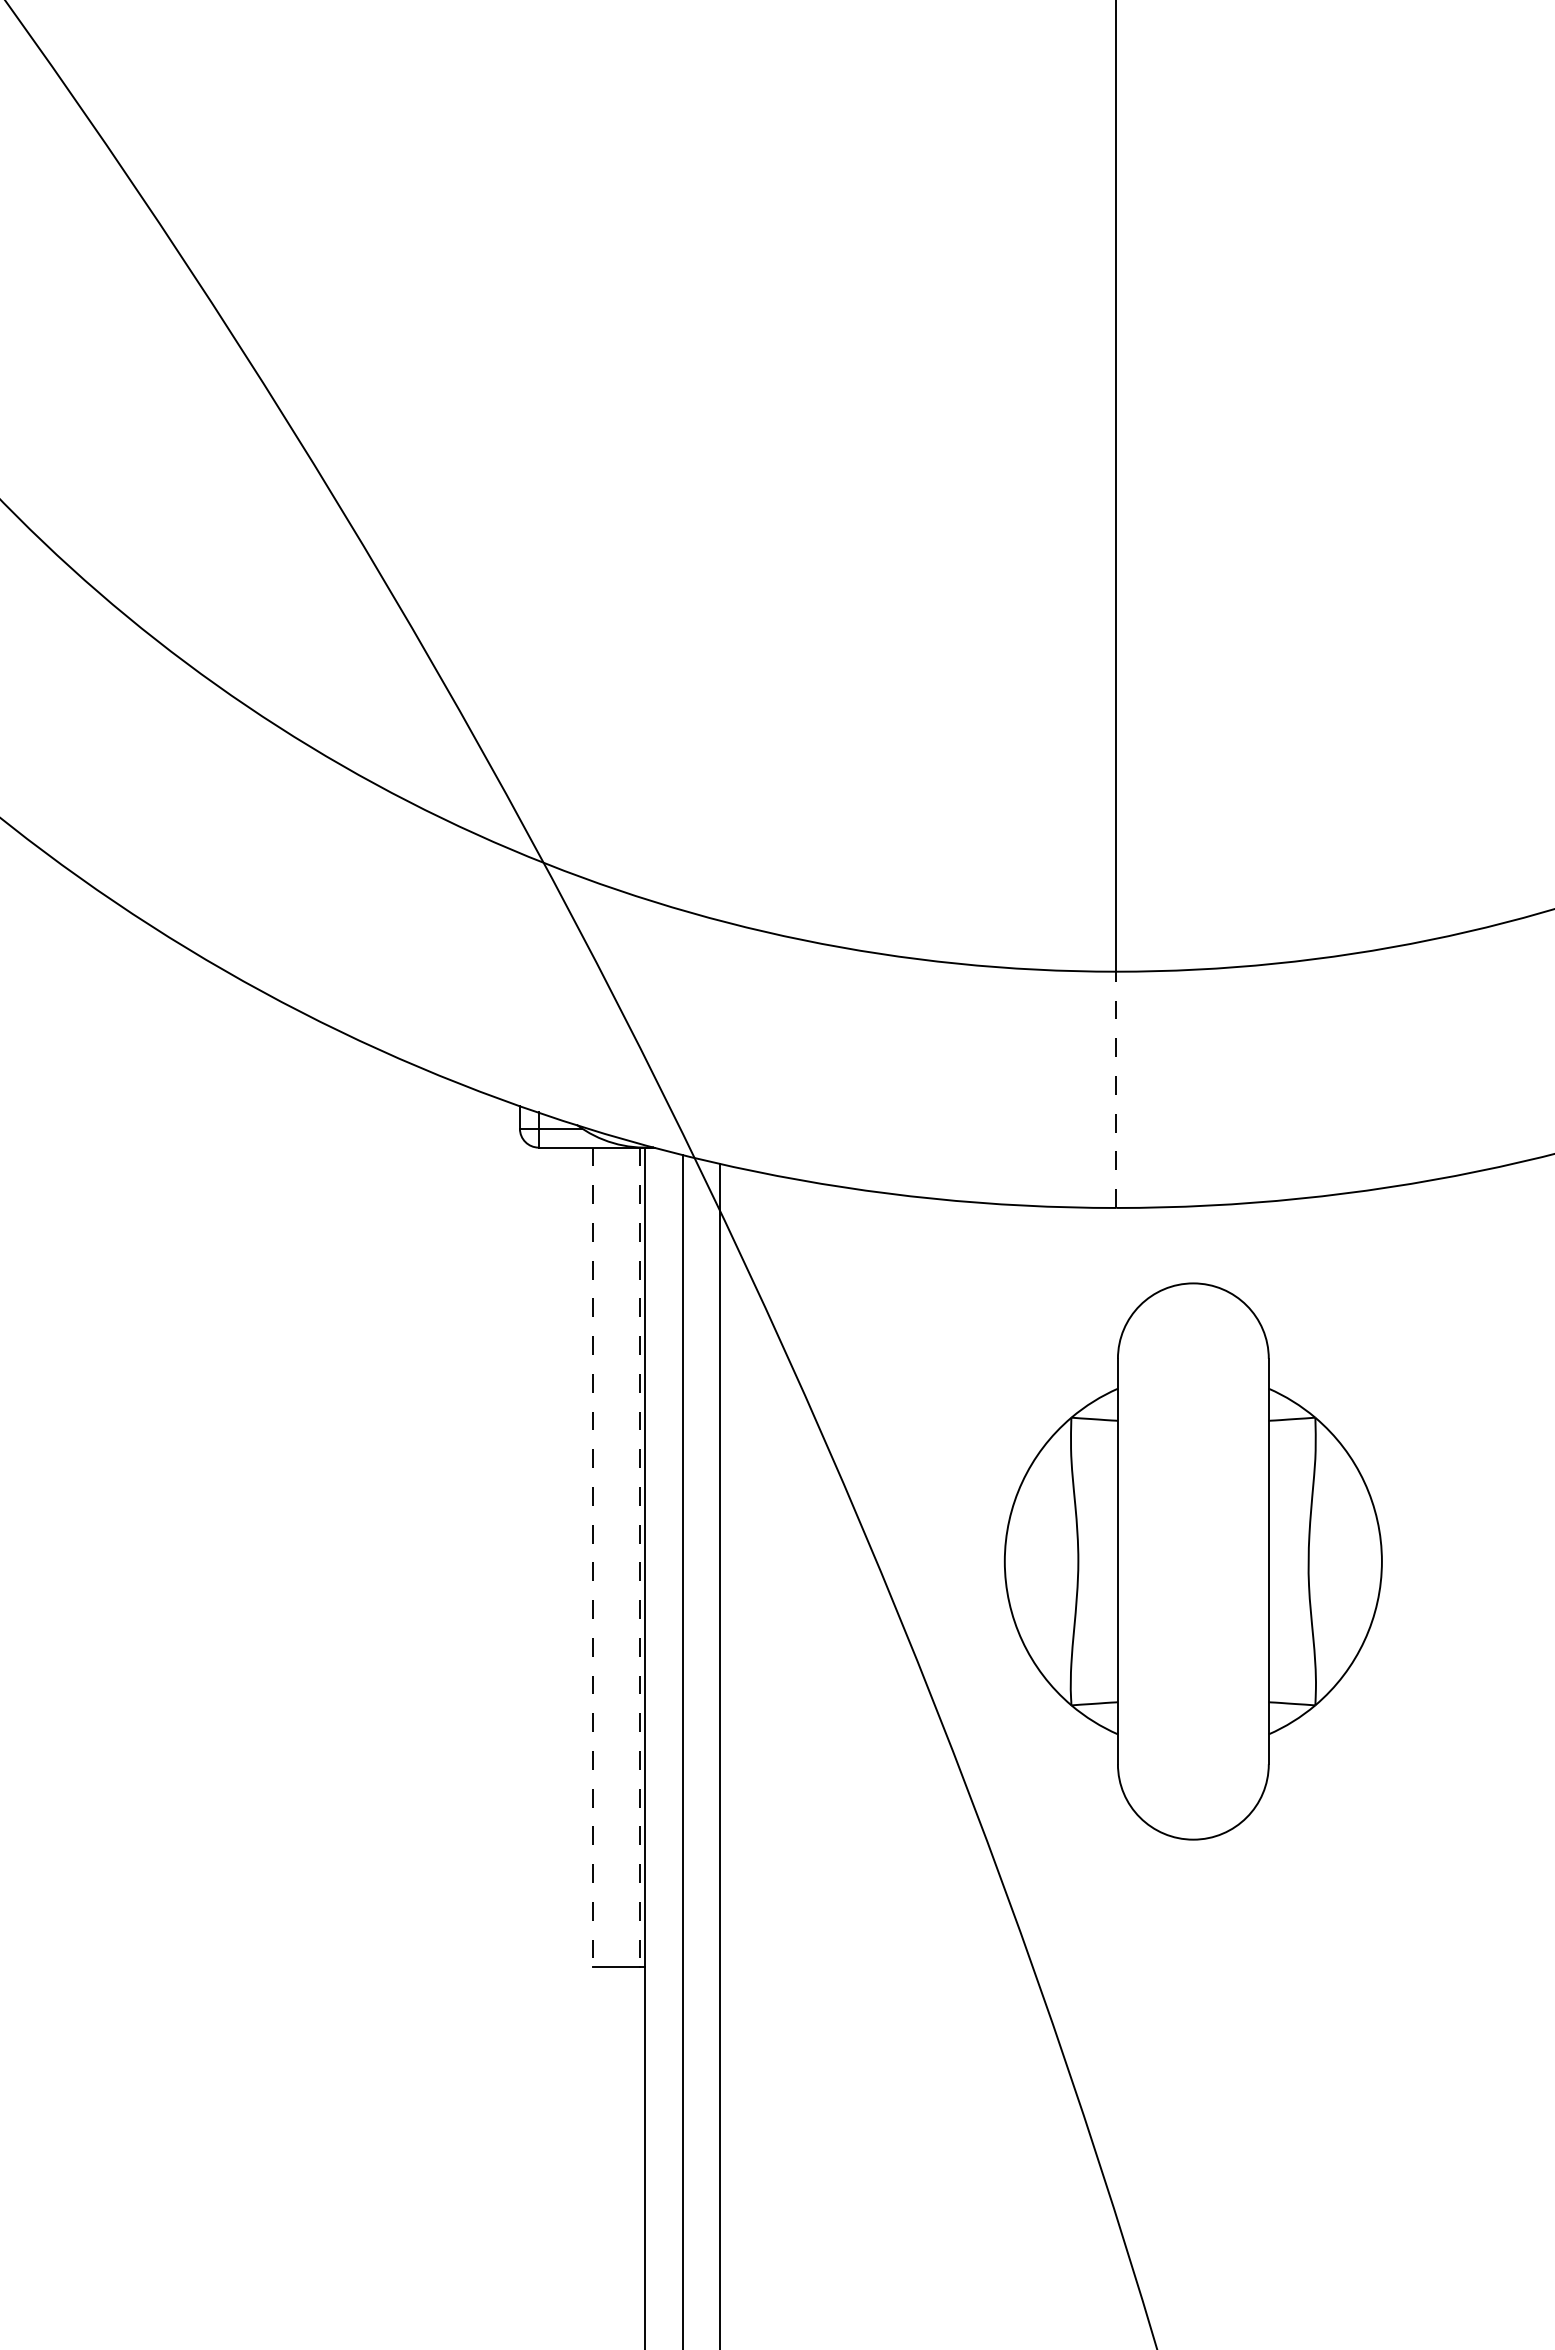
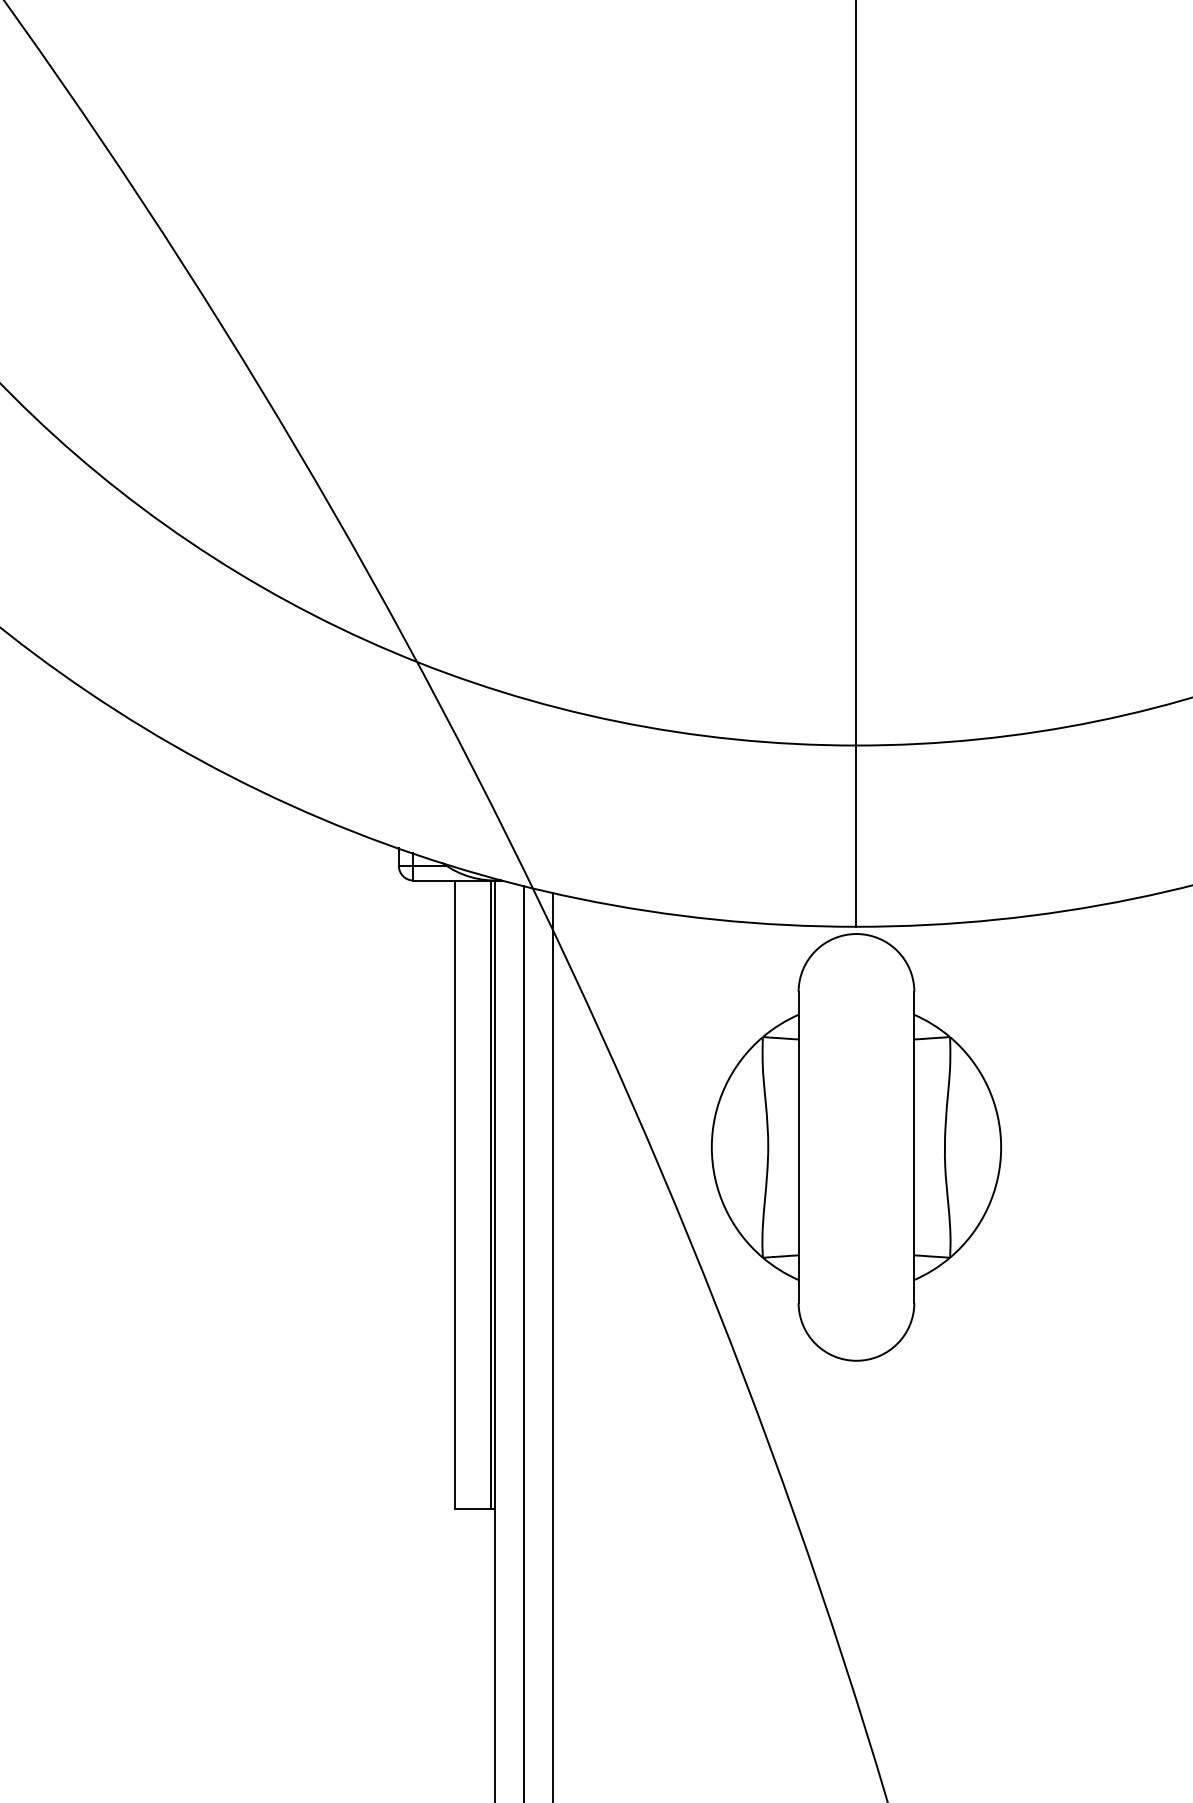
line: (1116, 1089) -> (856, 835), dashed -> solid
line: (593, 1557) -> (455, 1194), dashed -> solid
line: (640, 1557) -> (491, 1194), dashed -> solid
part: (1192, 1561) -> (855, 1147), moved

